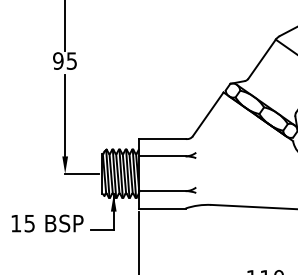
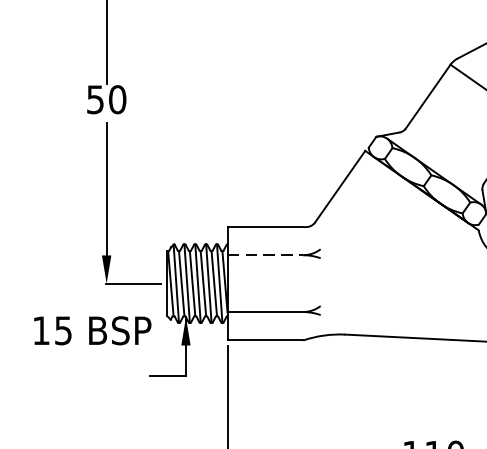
text: (65, 60) -> (107, 98), 95 -> 50
line: (162, 156) -> (265, 255), solid -> dashed
text: (47, 223) -> (92, 330), moved

